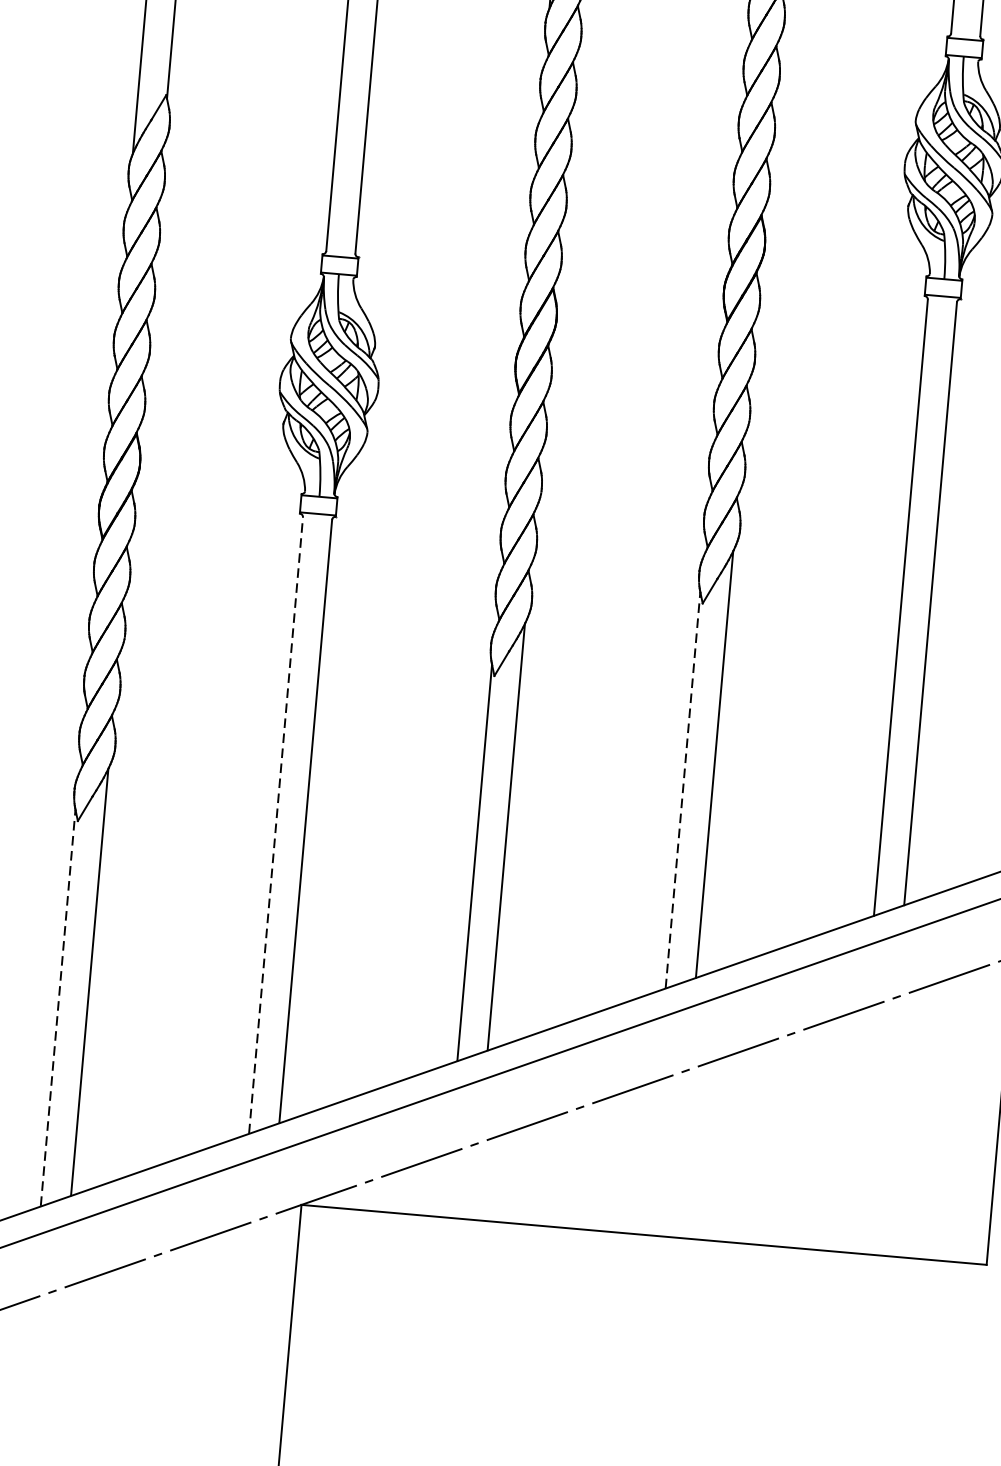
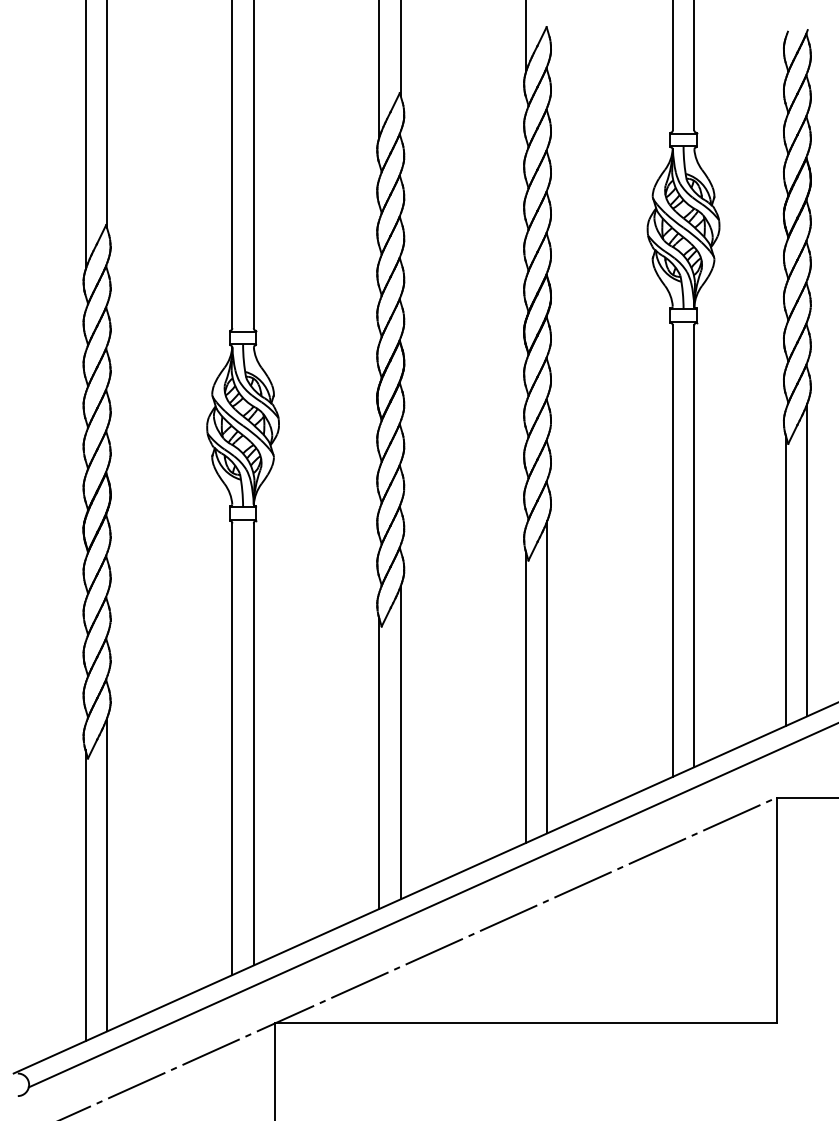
line: (683, 790) -> (526, 697), dashed -> solid
line: (276, 824) -> (232, 748), dashed -> solid
line: (58, 1007) -> (85, 895), dashed -> solid

